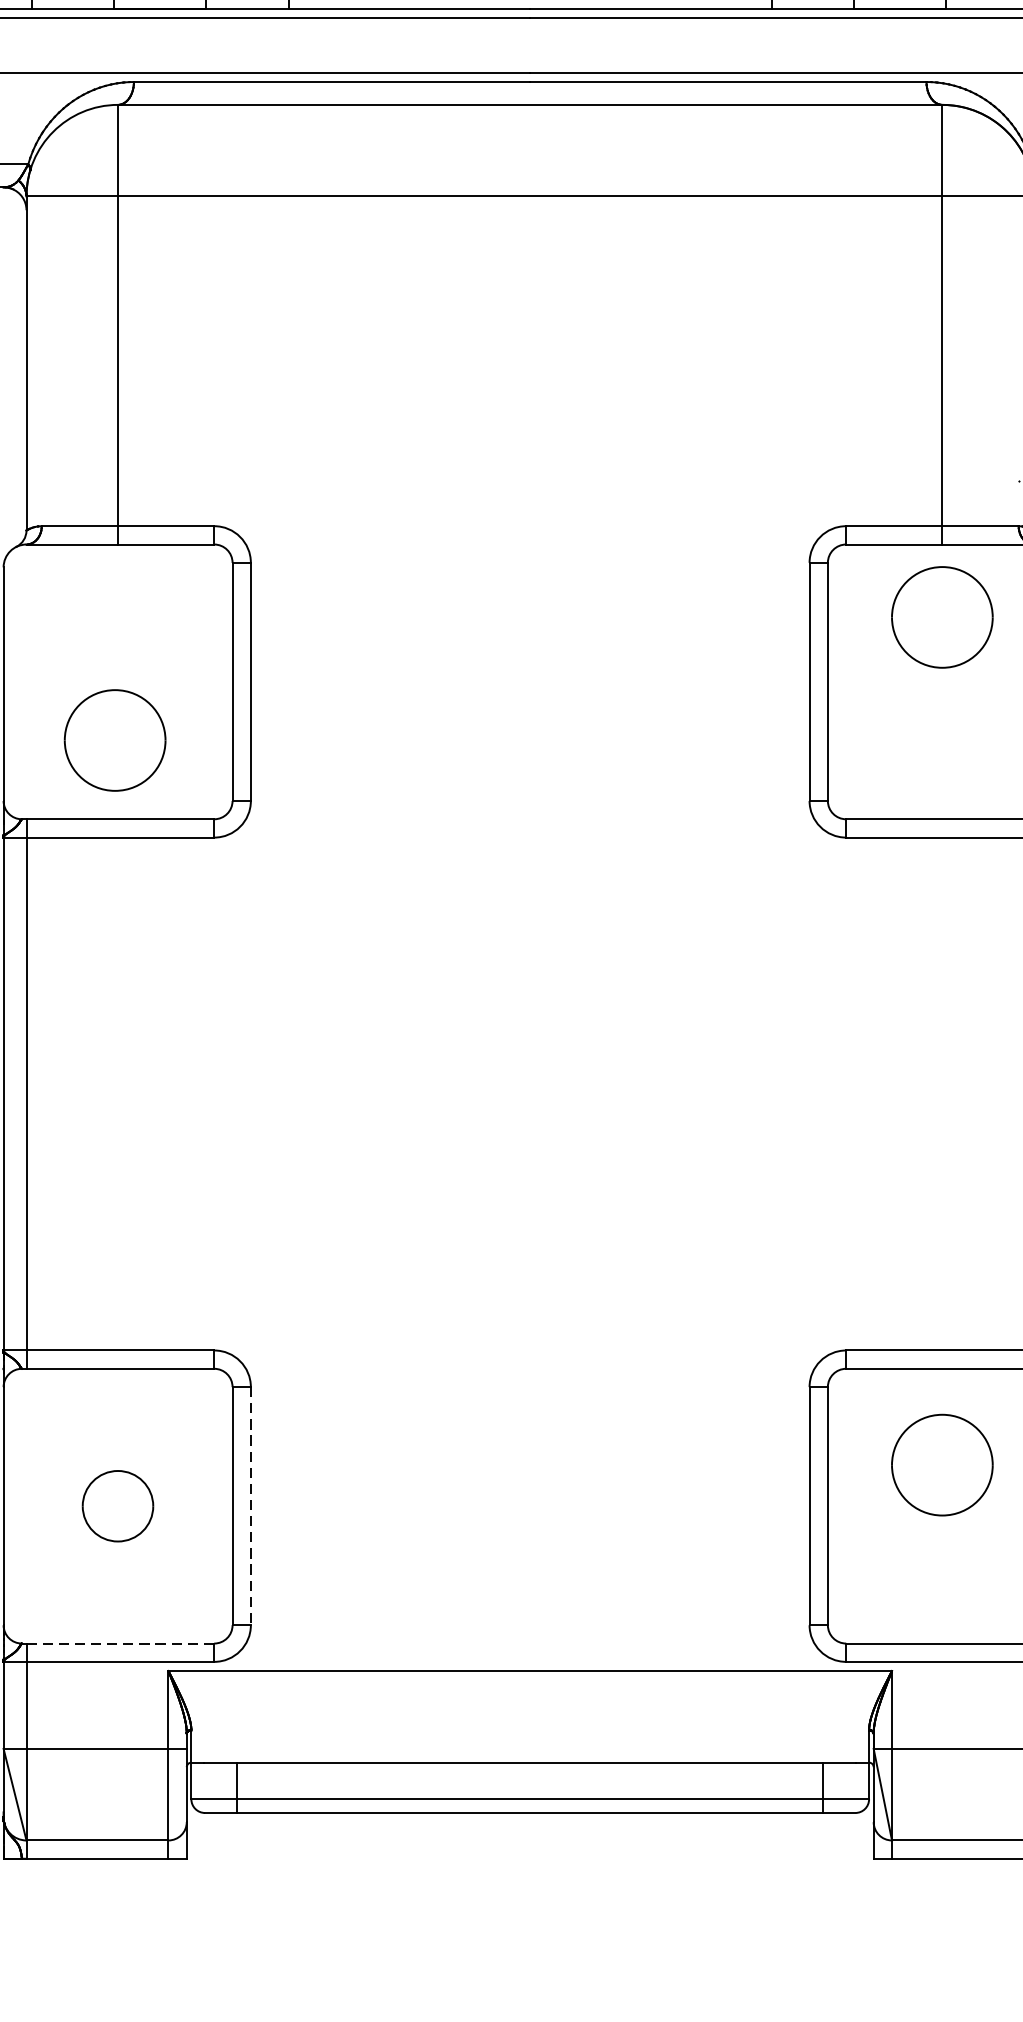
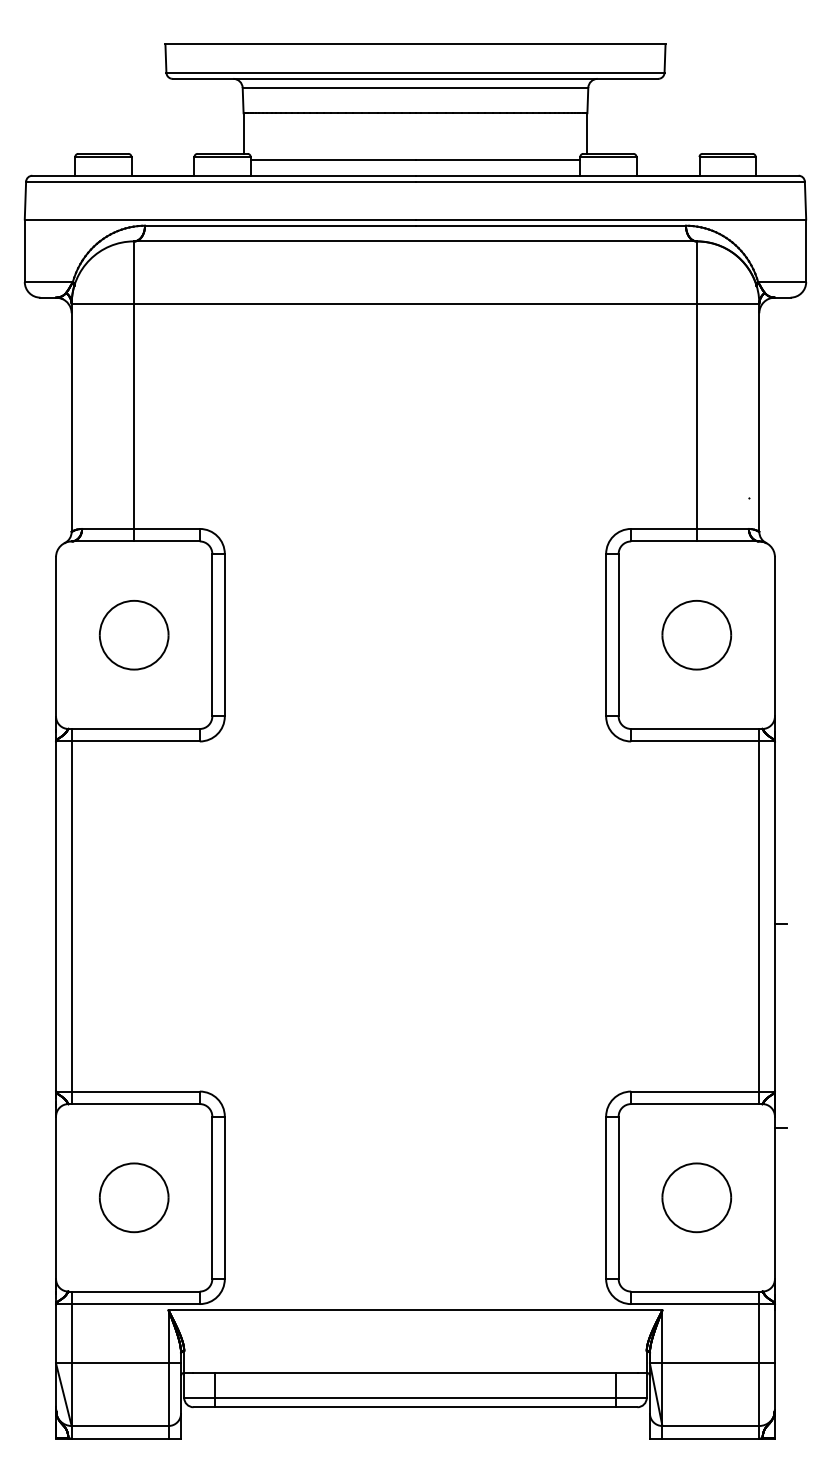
part: (941, 617) -> (696, 635), moved
part: (114, 740) -> (133, 635), moved
part: (941, 1464) -> (696, 1197), moved
part: (117, 1505) -> (133, 1197), size x1.43
line: (250, 1507) -> (224, 1198), dashed -> solid
line: (121, 1643) -> (136, 1291), dashed -> solid

